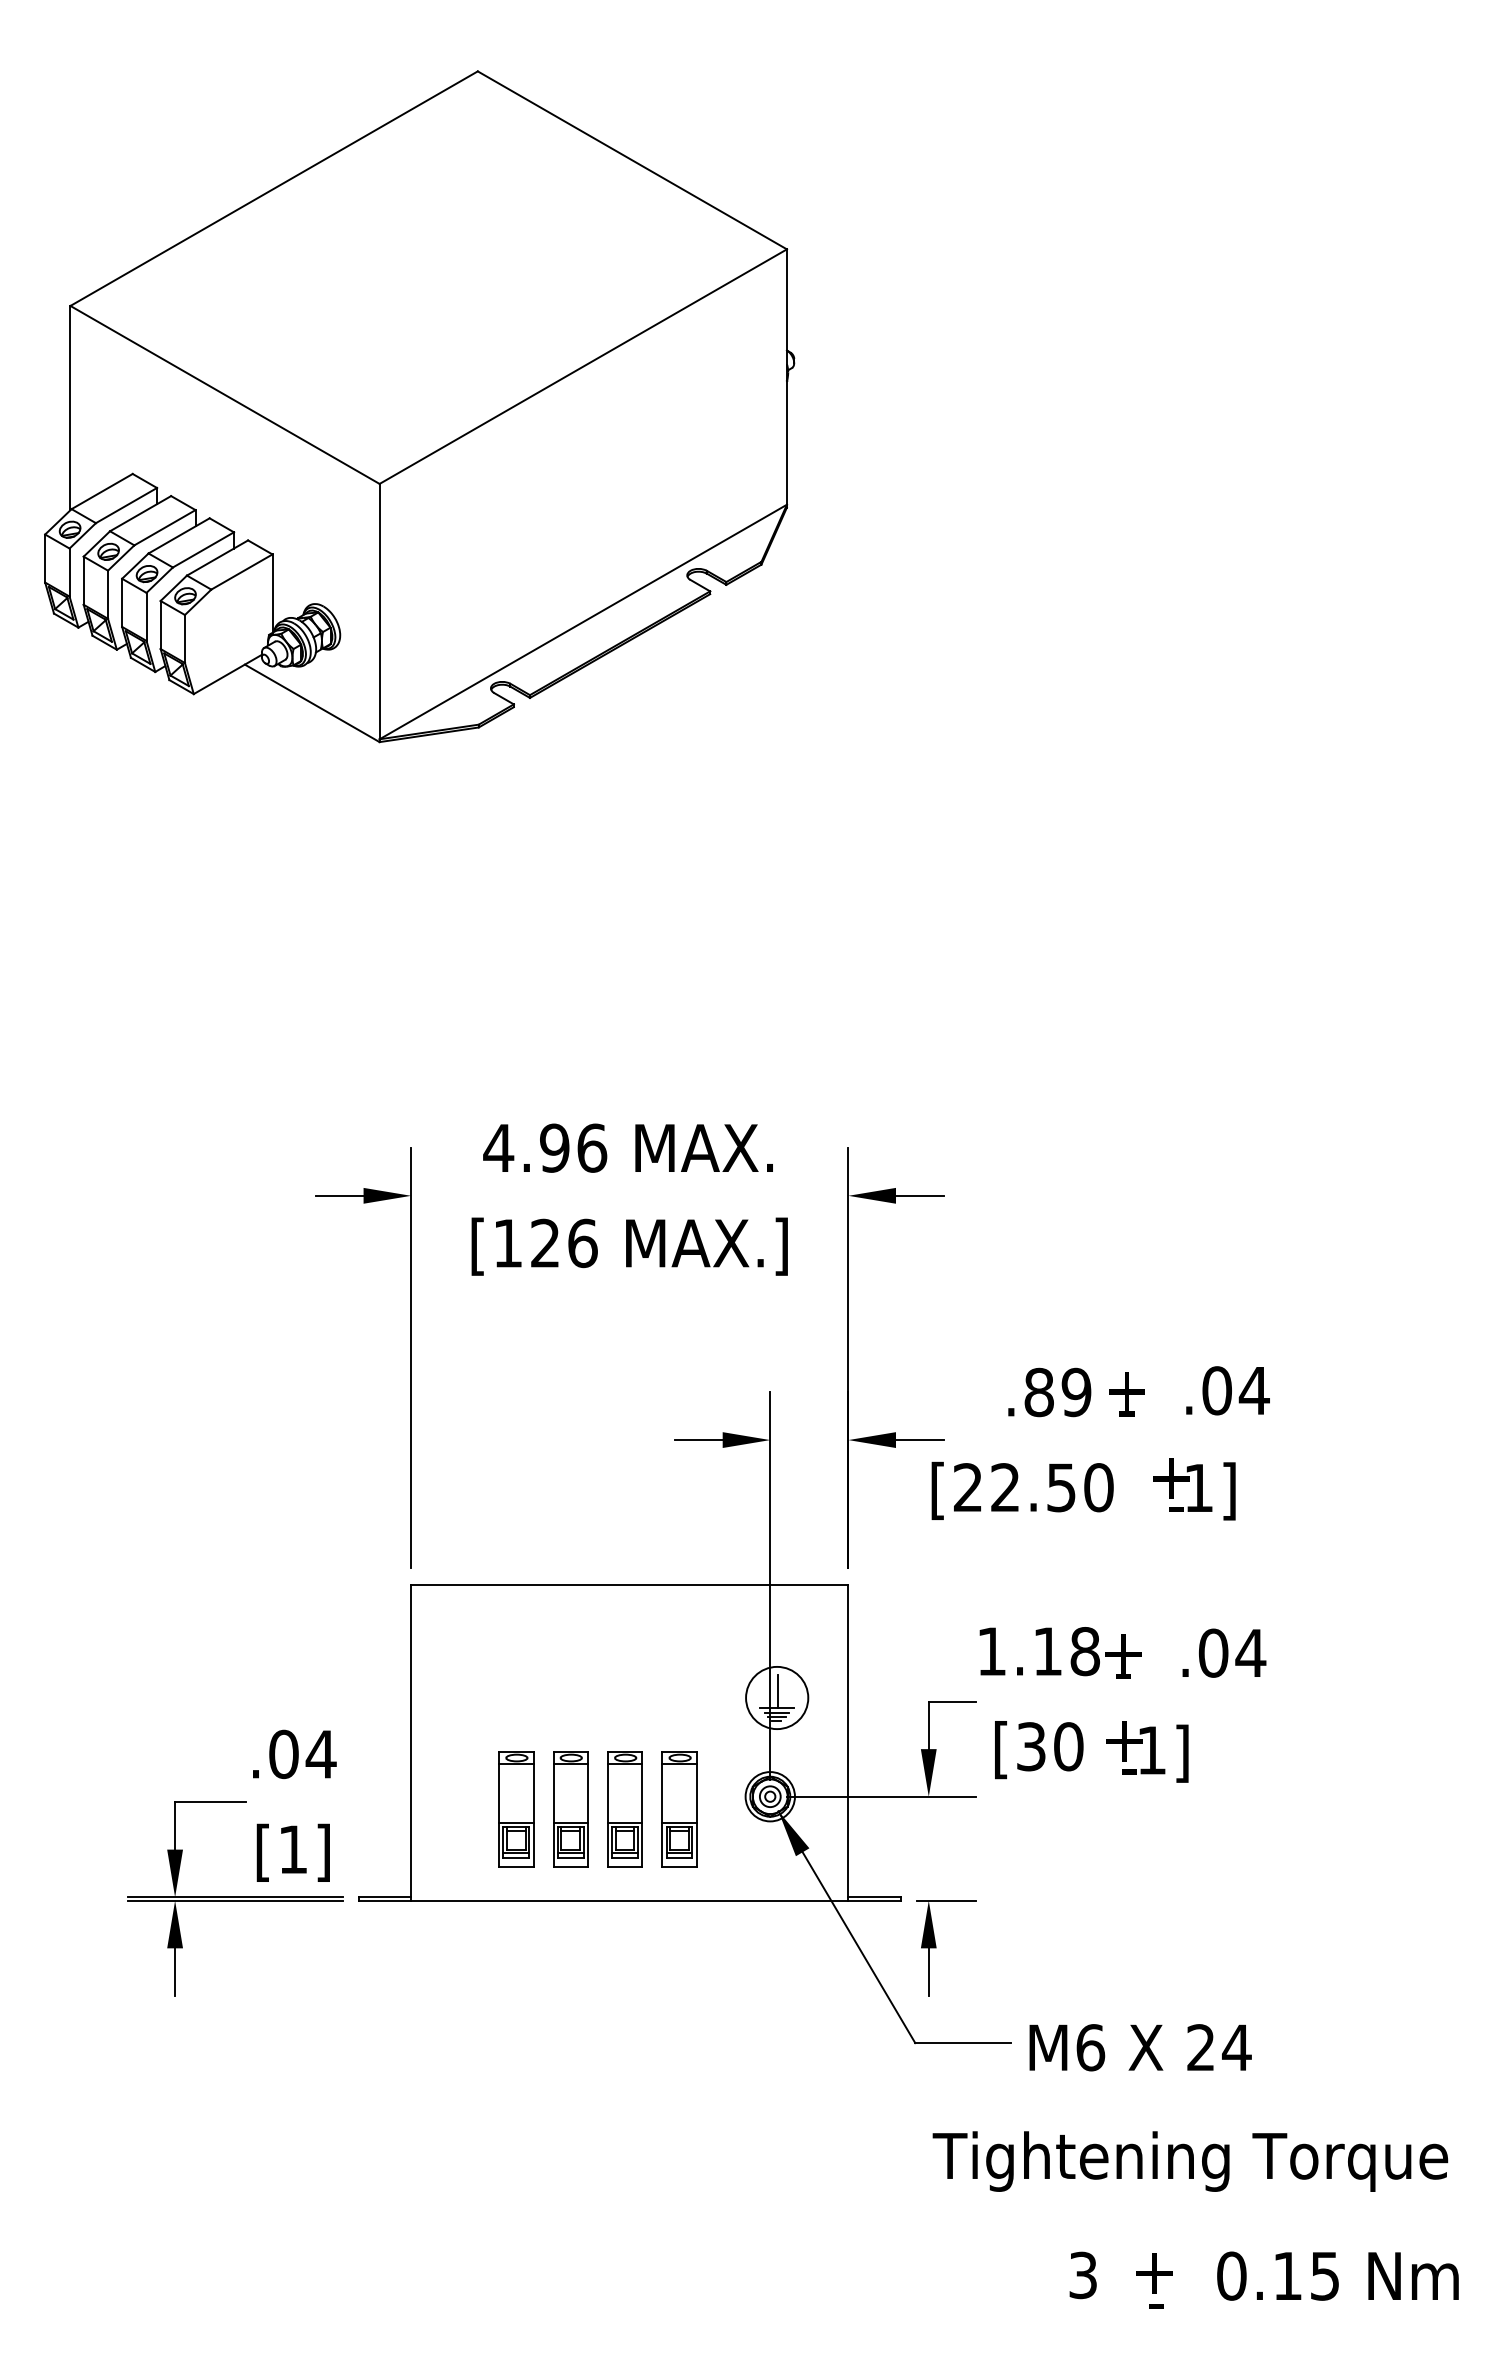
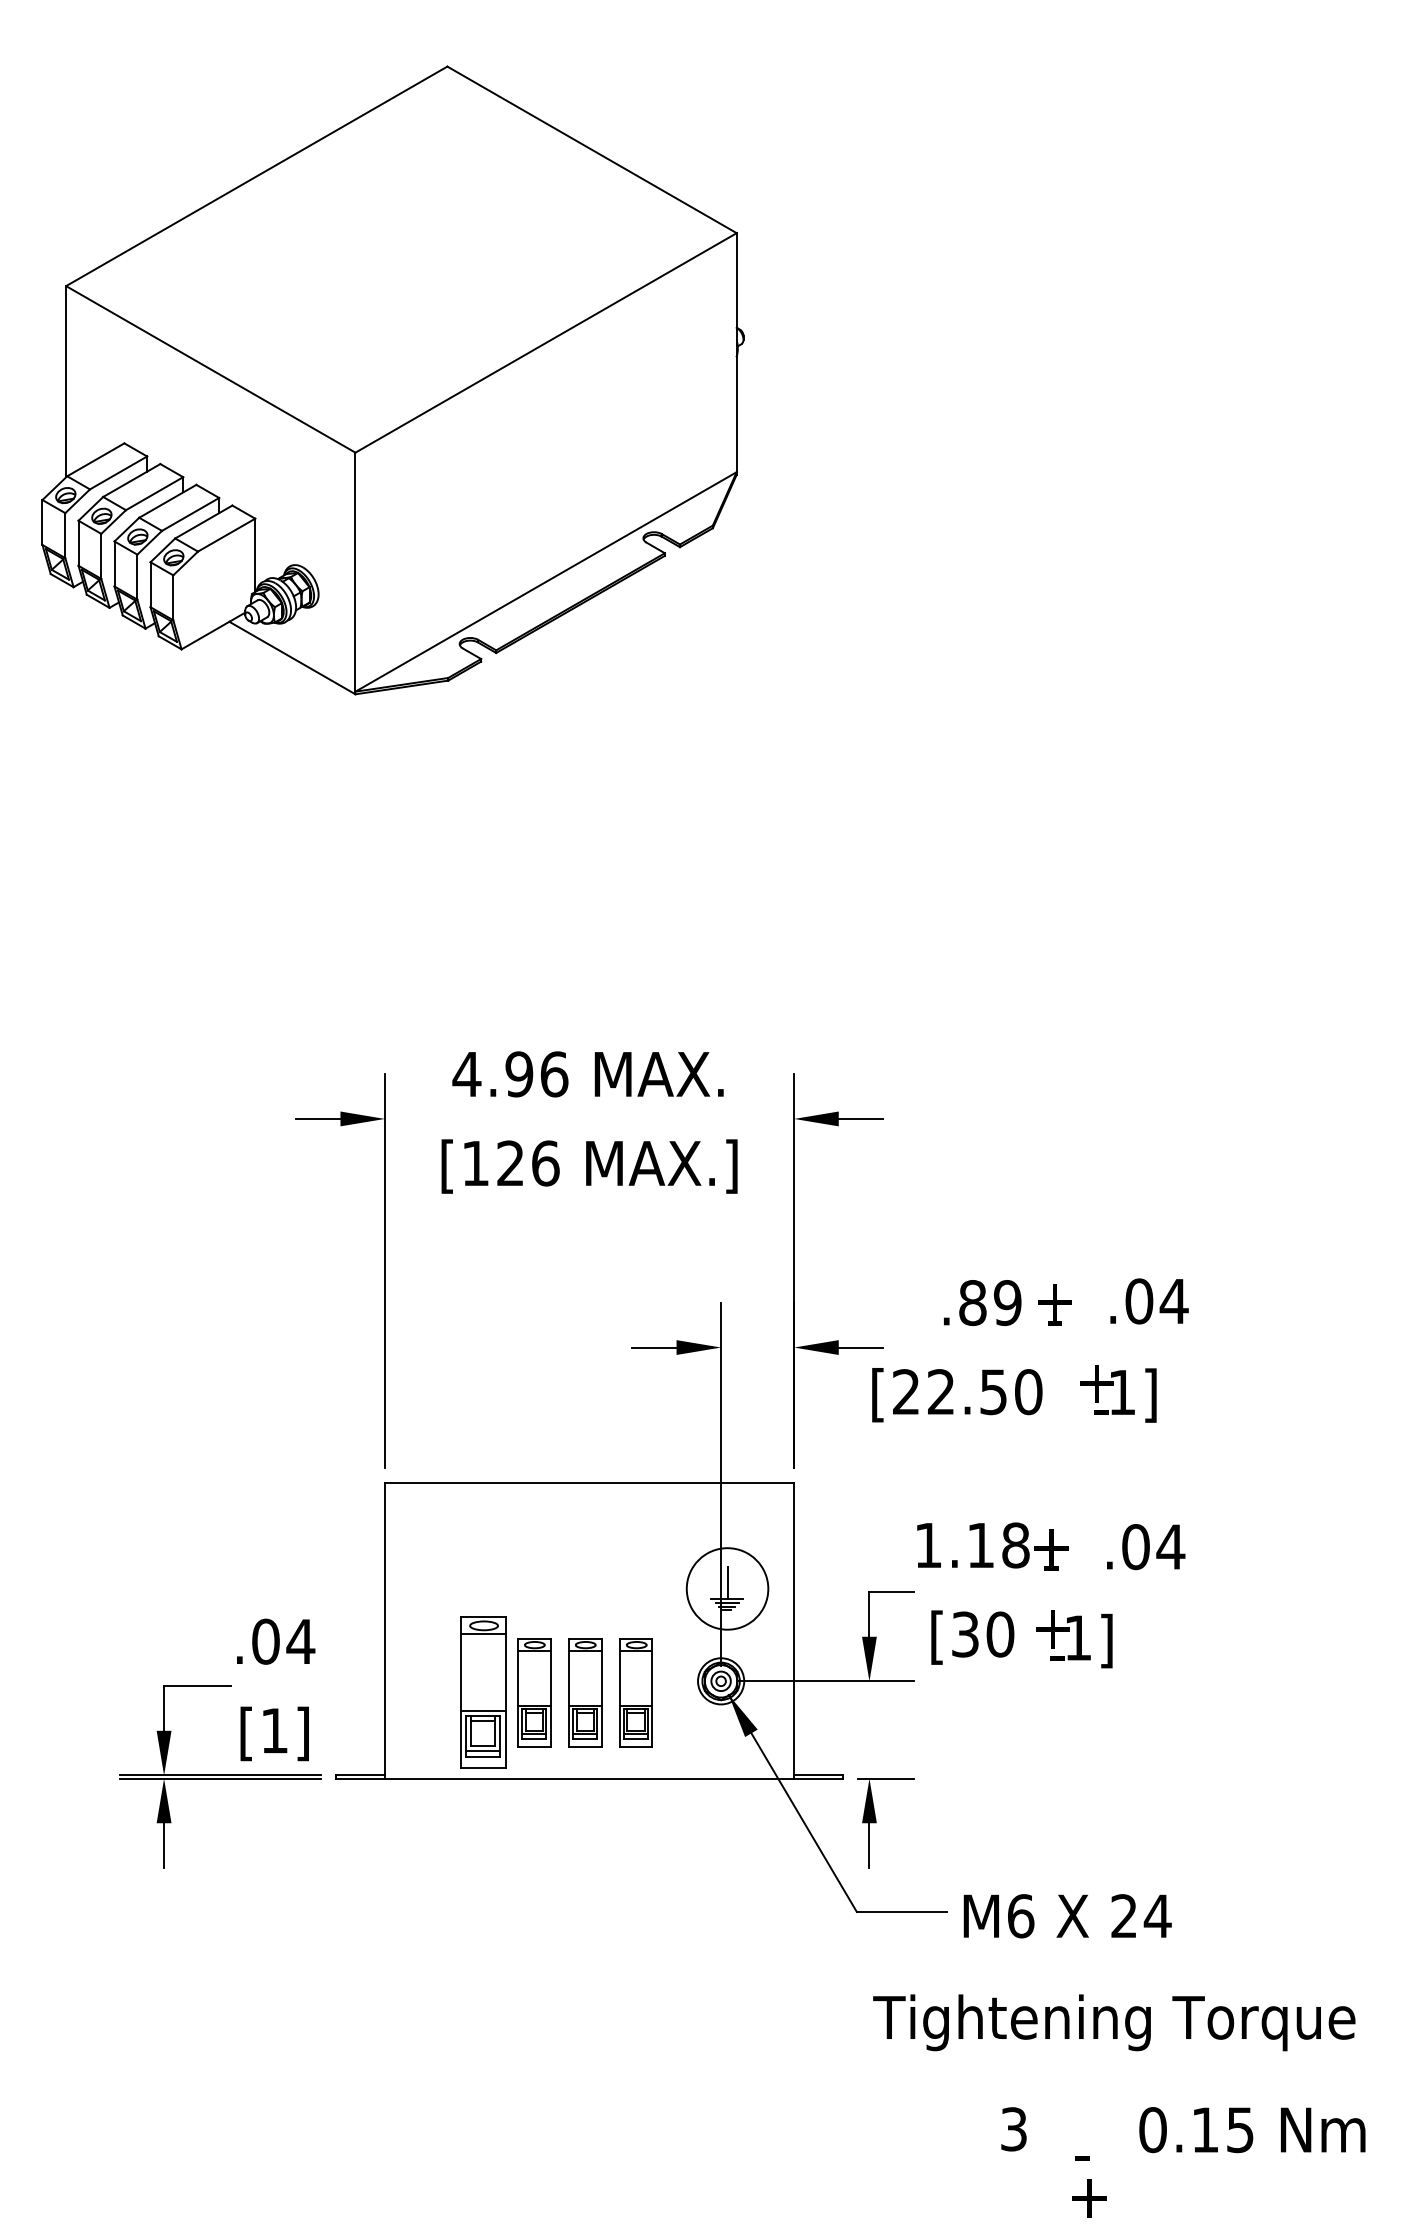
circle: (777, 1697) -> (727, 1588), size x1.4
part: (516, 1809) -> (483, 1693), size x1.4
text: (1154, 2273) -> (1090, 2198), moved

